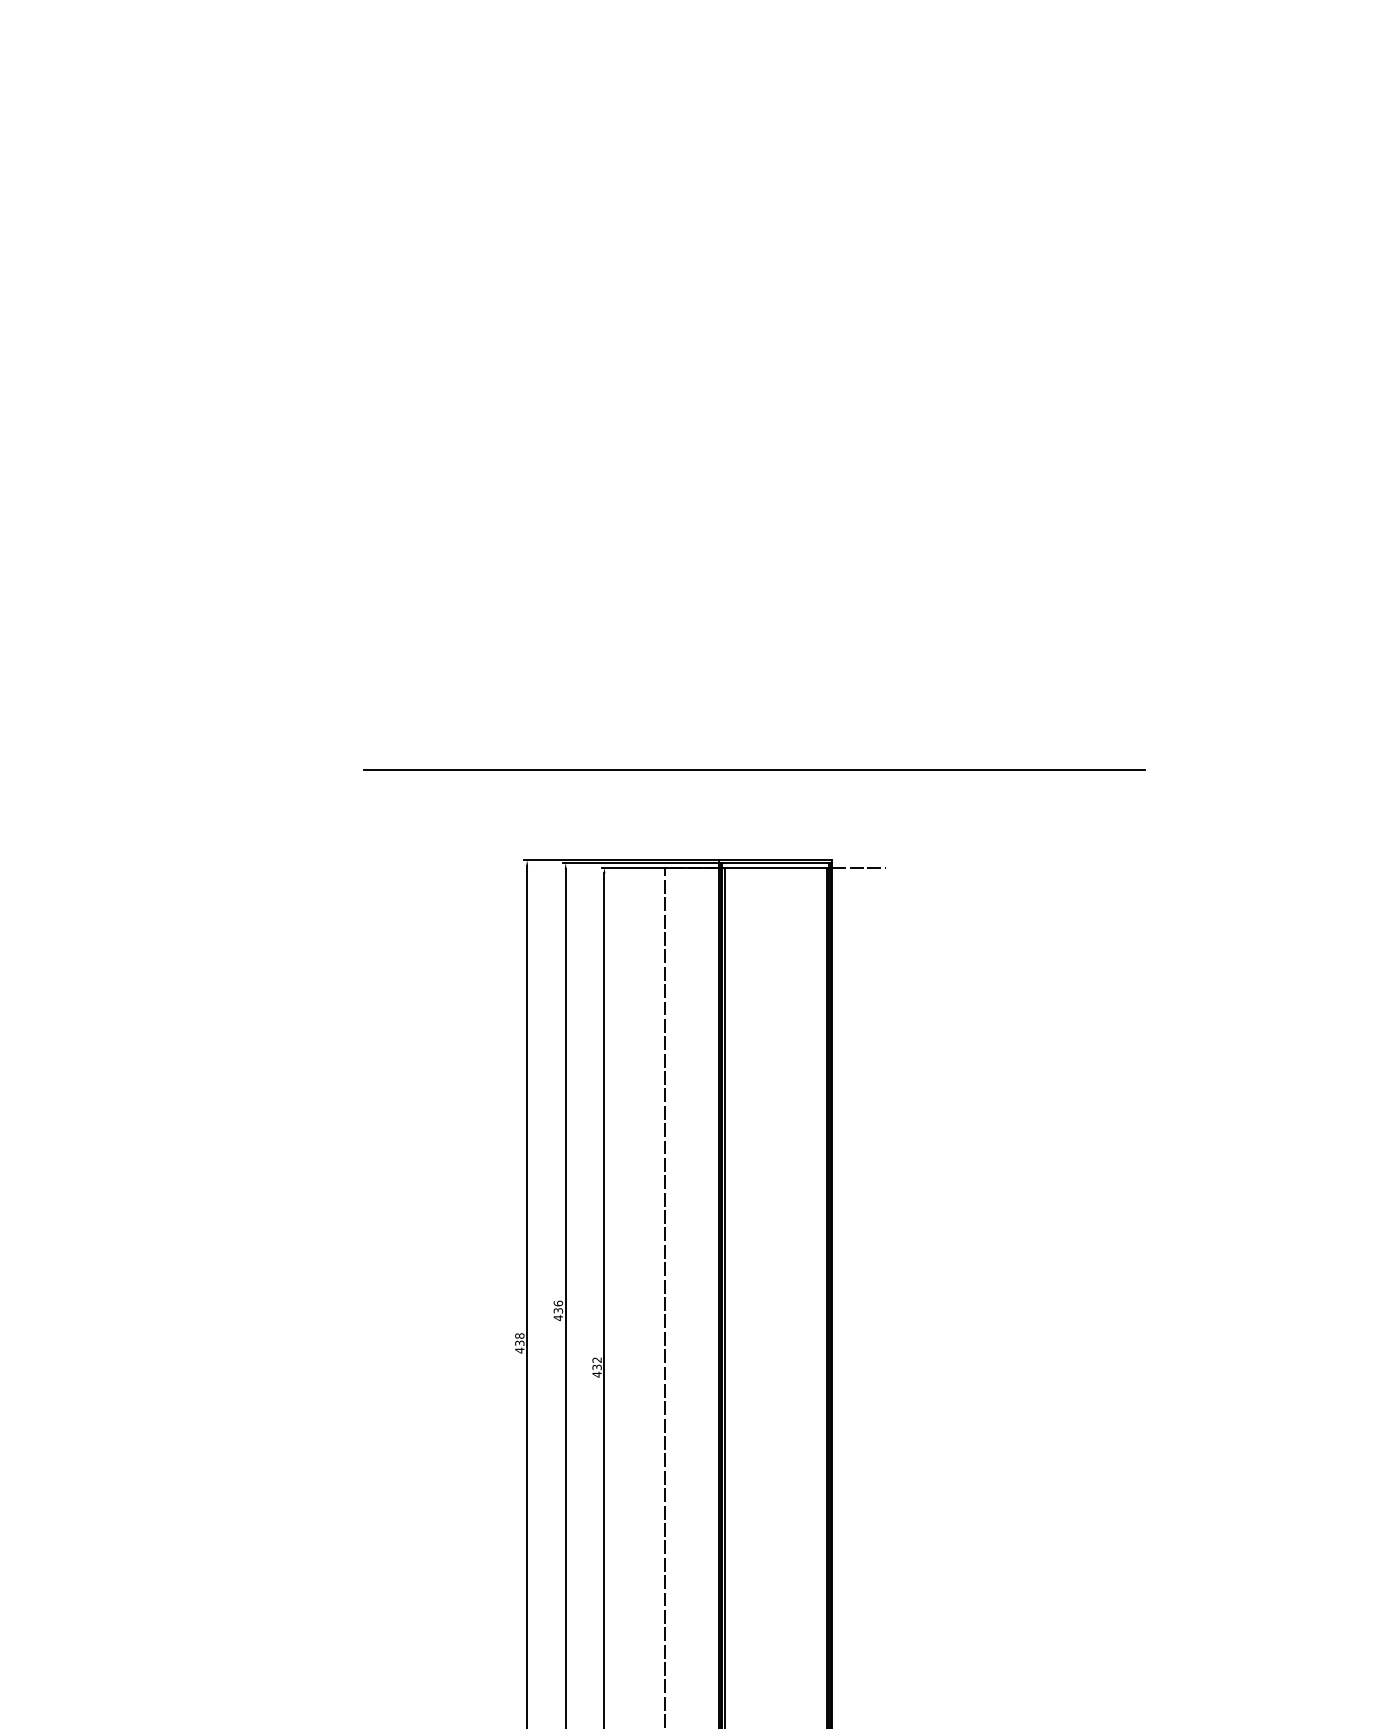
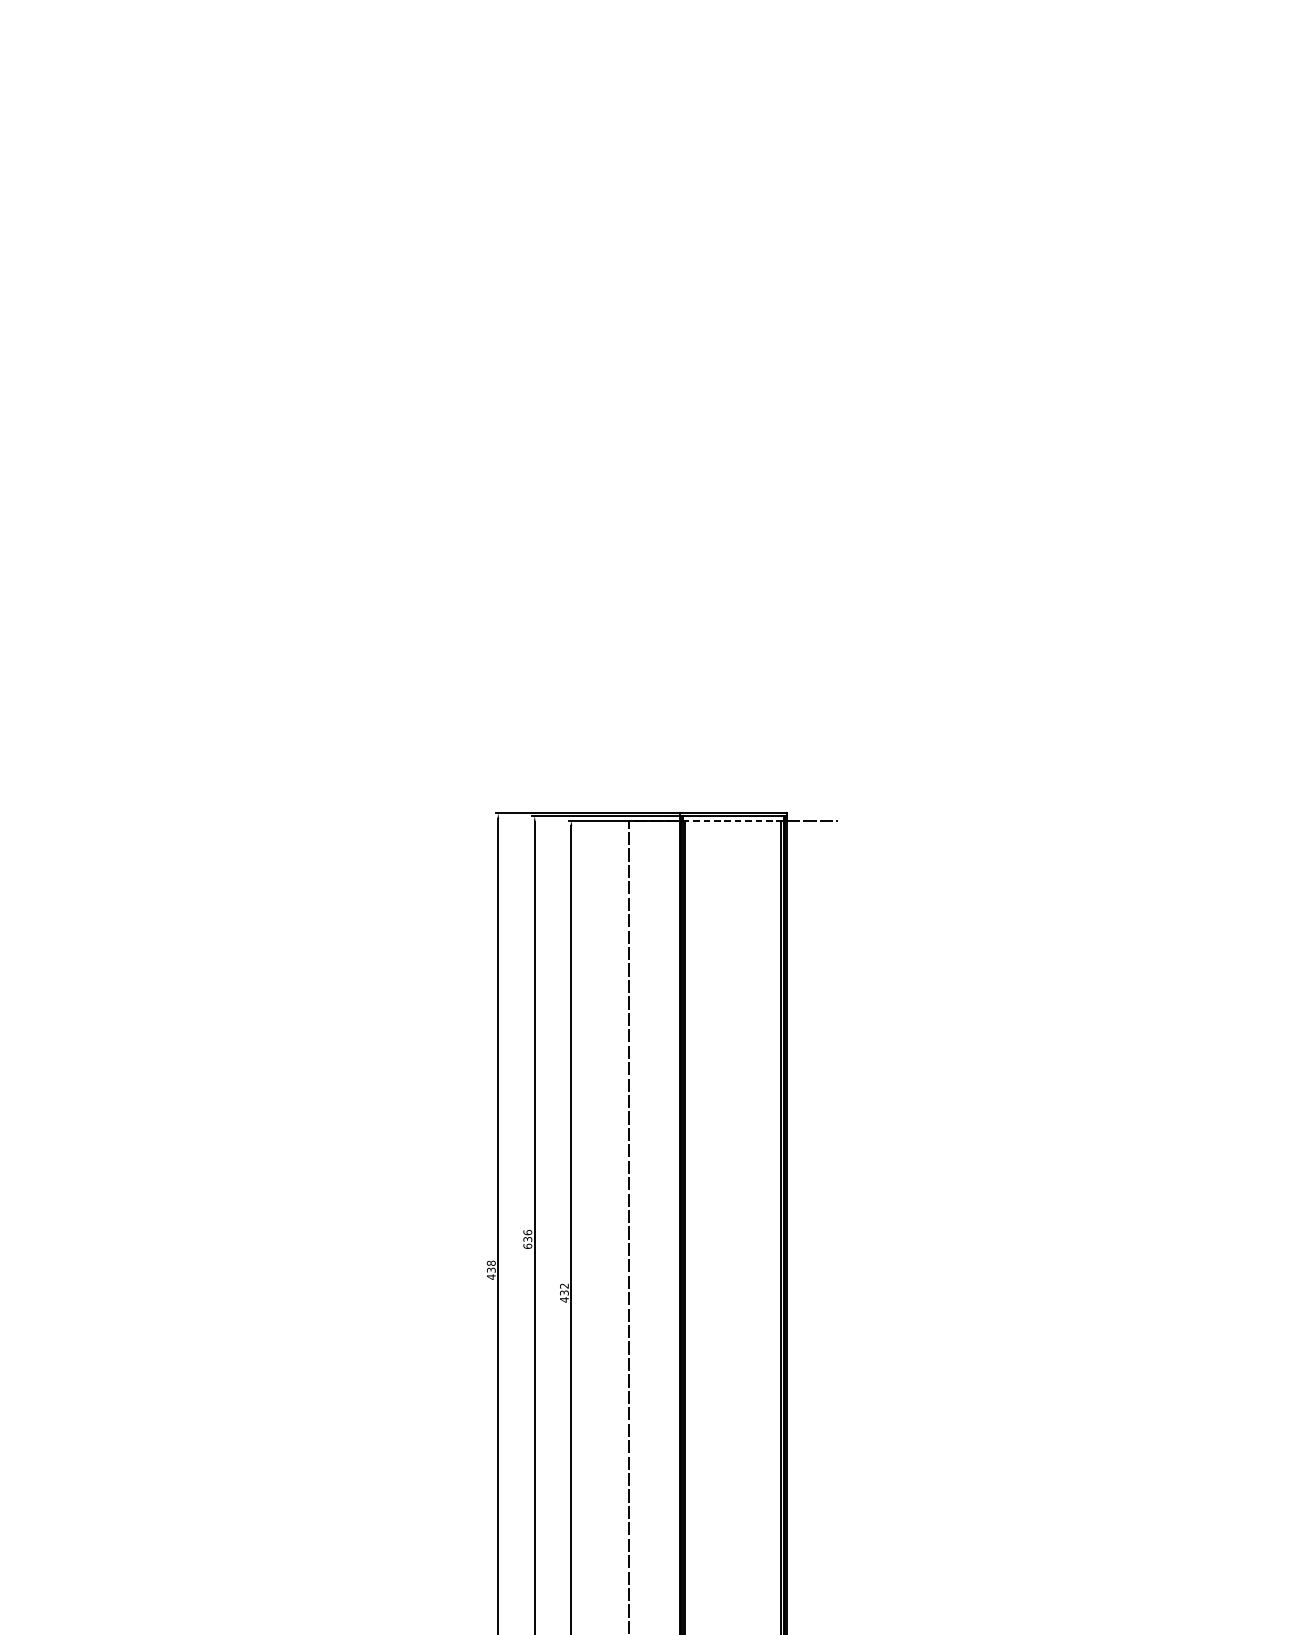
line: (753, 769) -> (712, 727), removed
line: (776, 867) -> (734, 820), solid -> dashed
text: (558, 1318) -> (527, 1246), 436 -> 636

